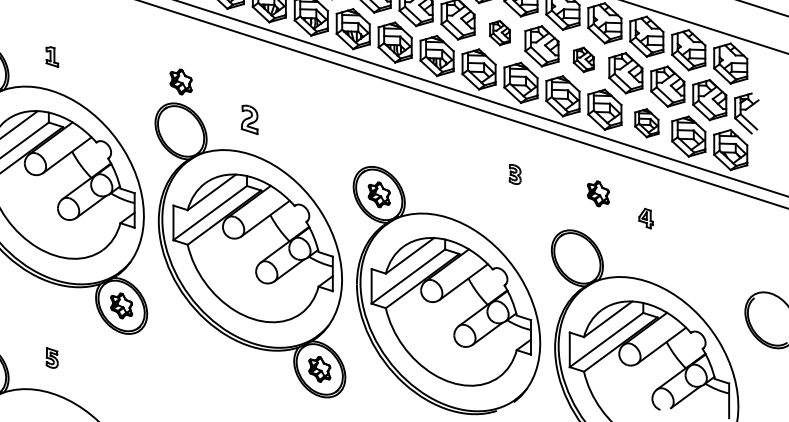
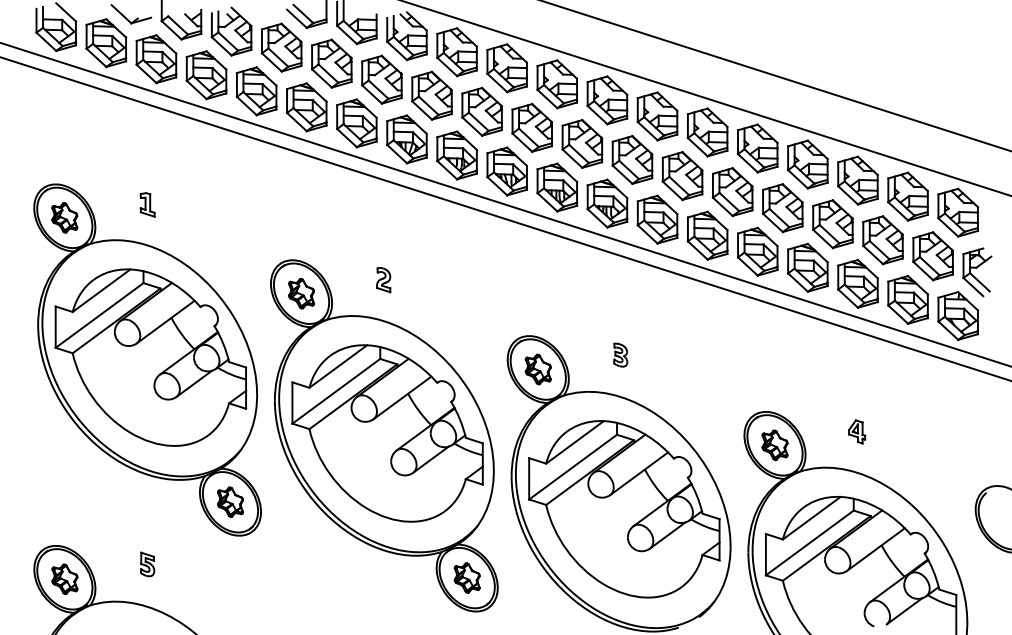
part: (499, 33) -> (682, 176), size x1.67
part: (583, 60) -> (782, 208), size x1.67
part: (181, 81) -> (301, 293), moved
part: (249, 120) -> (383, 280), size x0.71
part: (646, 122) -> (857, 283), size x1.43
part: (515, 173) -> (620, 354), moved
part: (597, 194) -> (774, 445), moved
part: (646, 218) -> (857, 431), moved

